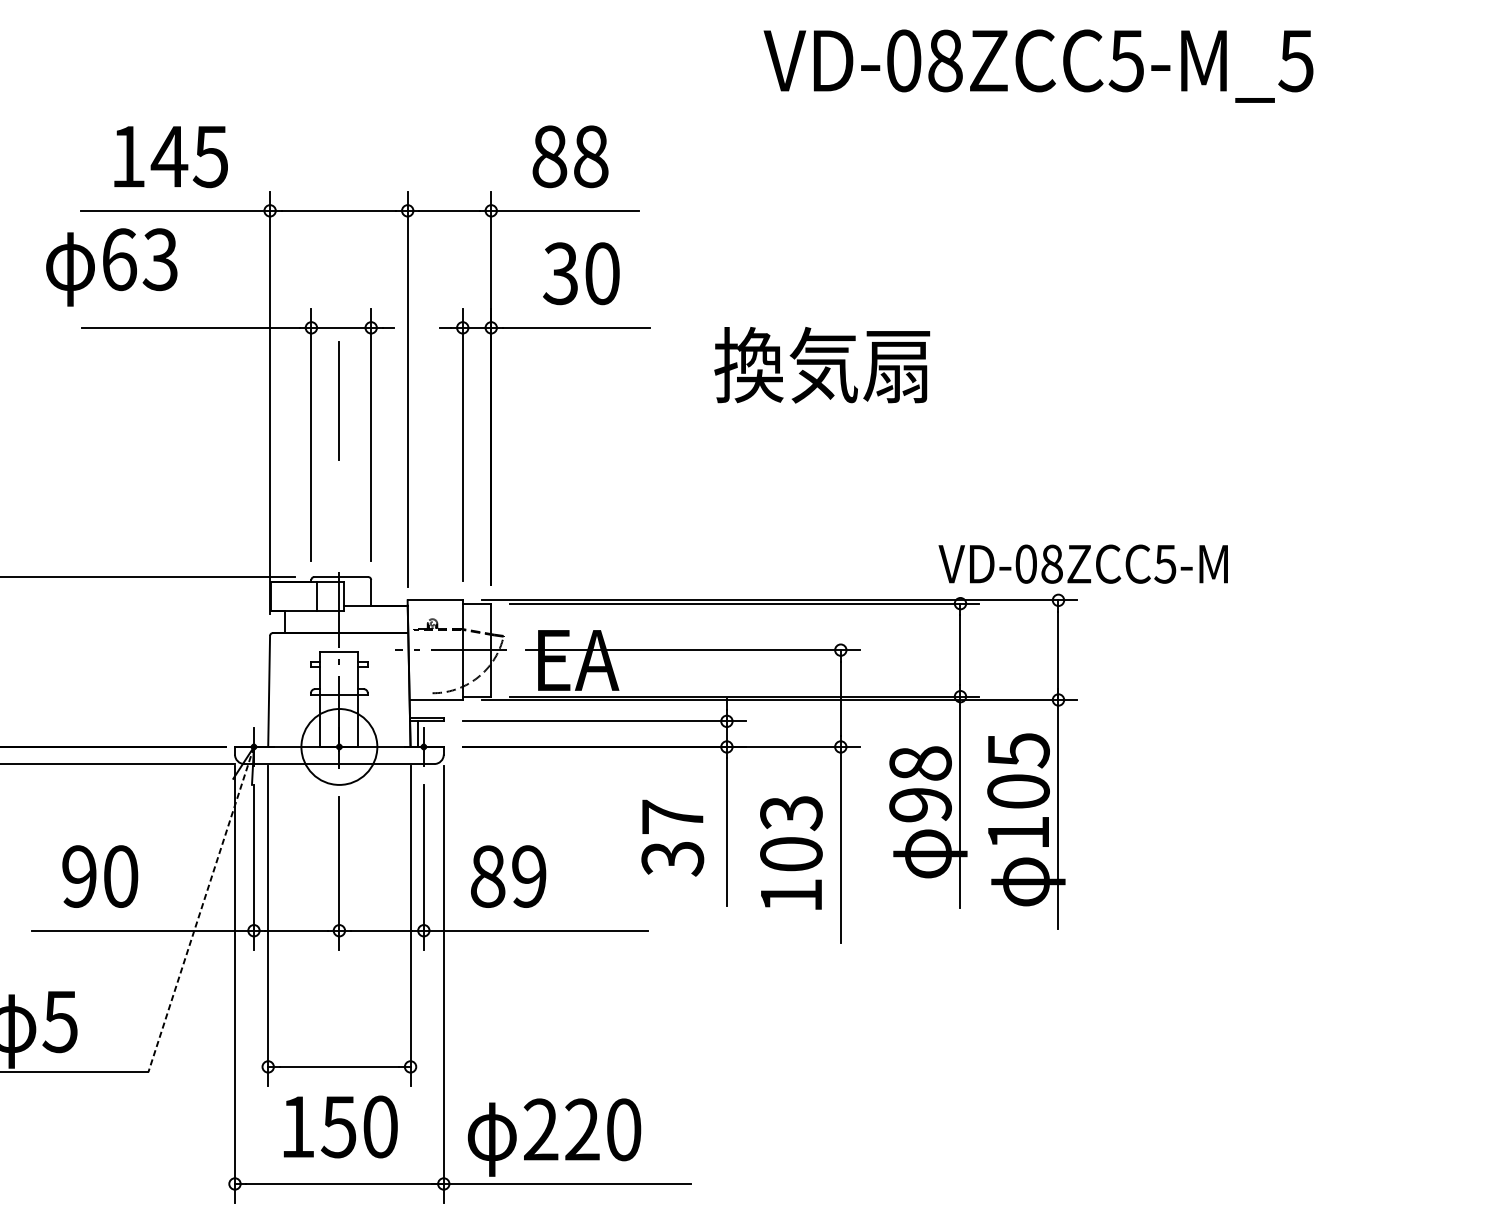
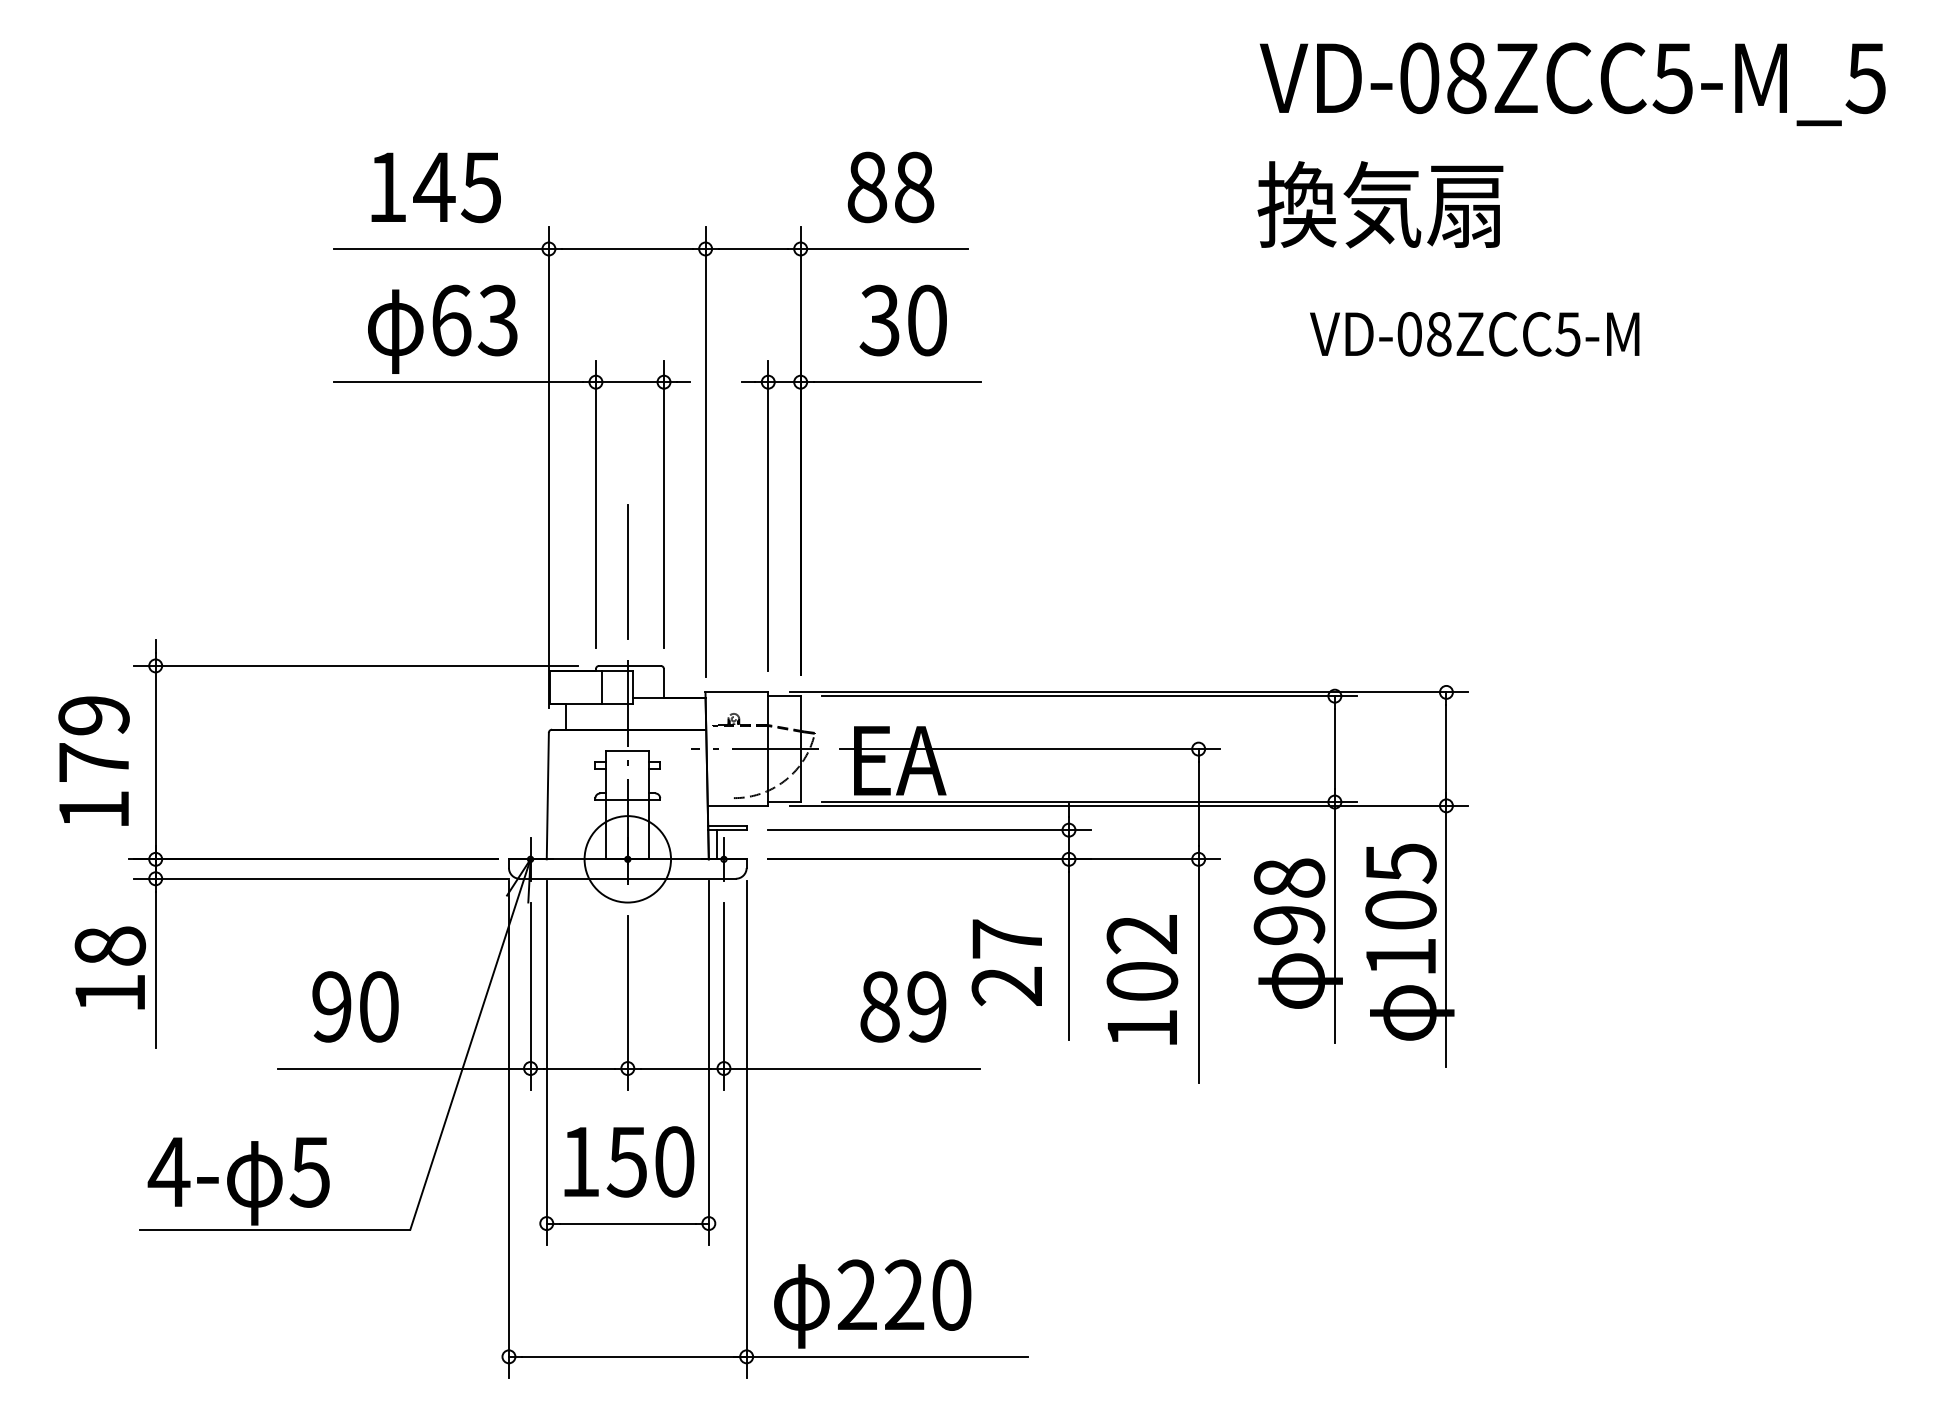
text: (1038, 66) -> (1572, 84), moved
text: (111, 266) -> (442, 328), moved
text: (822, 365) -> (1380, 204), moved
line: (339, 401) -> (627, 571), moved
text: (1083, 564) -> (1474, 334), moved
text: (791, 813) -> (1142, 935), 103 -> 102
text: (672, 859) -> (1007, 987), 37 -> 27
text: (508, 876) -> (903, 1006), moved
line: (201, 909) -> (470, 1044), dashed -> solid
text: (340, 1126) -> (629, 1161), moved

